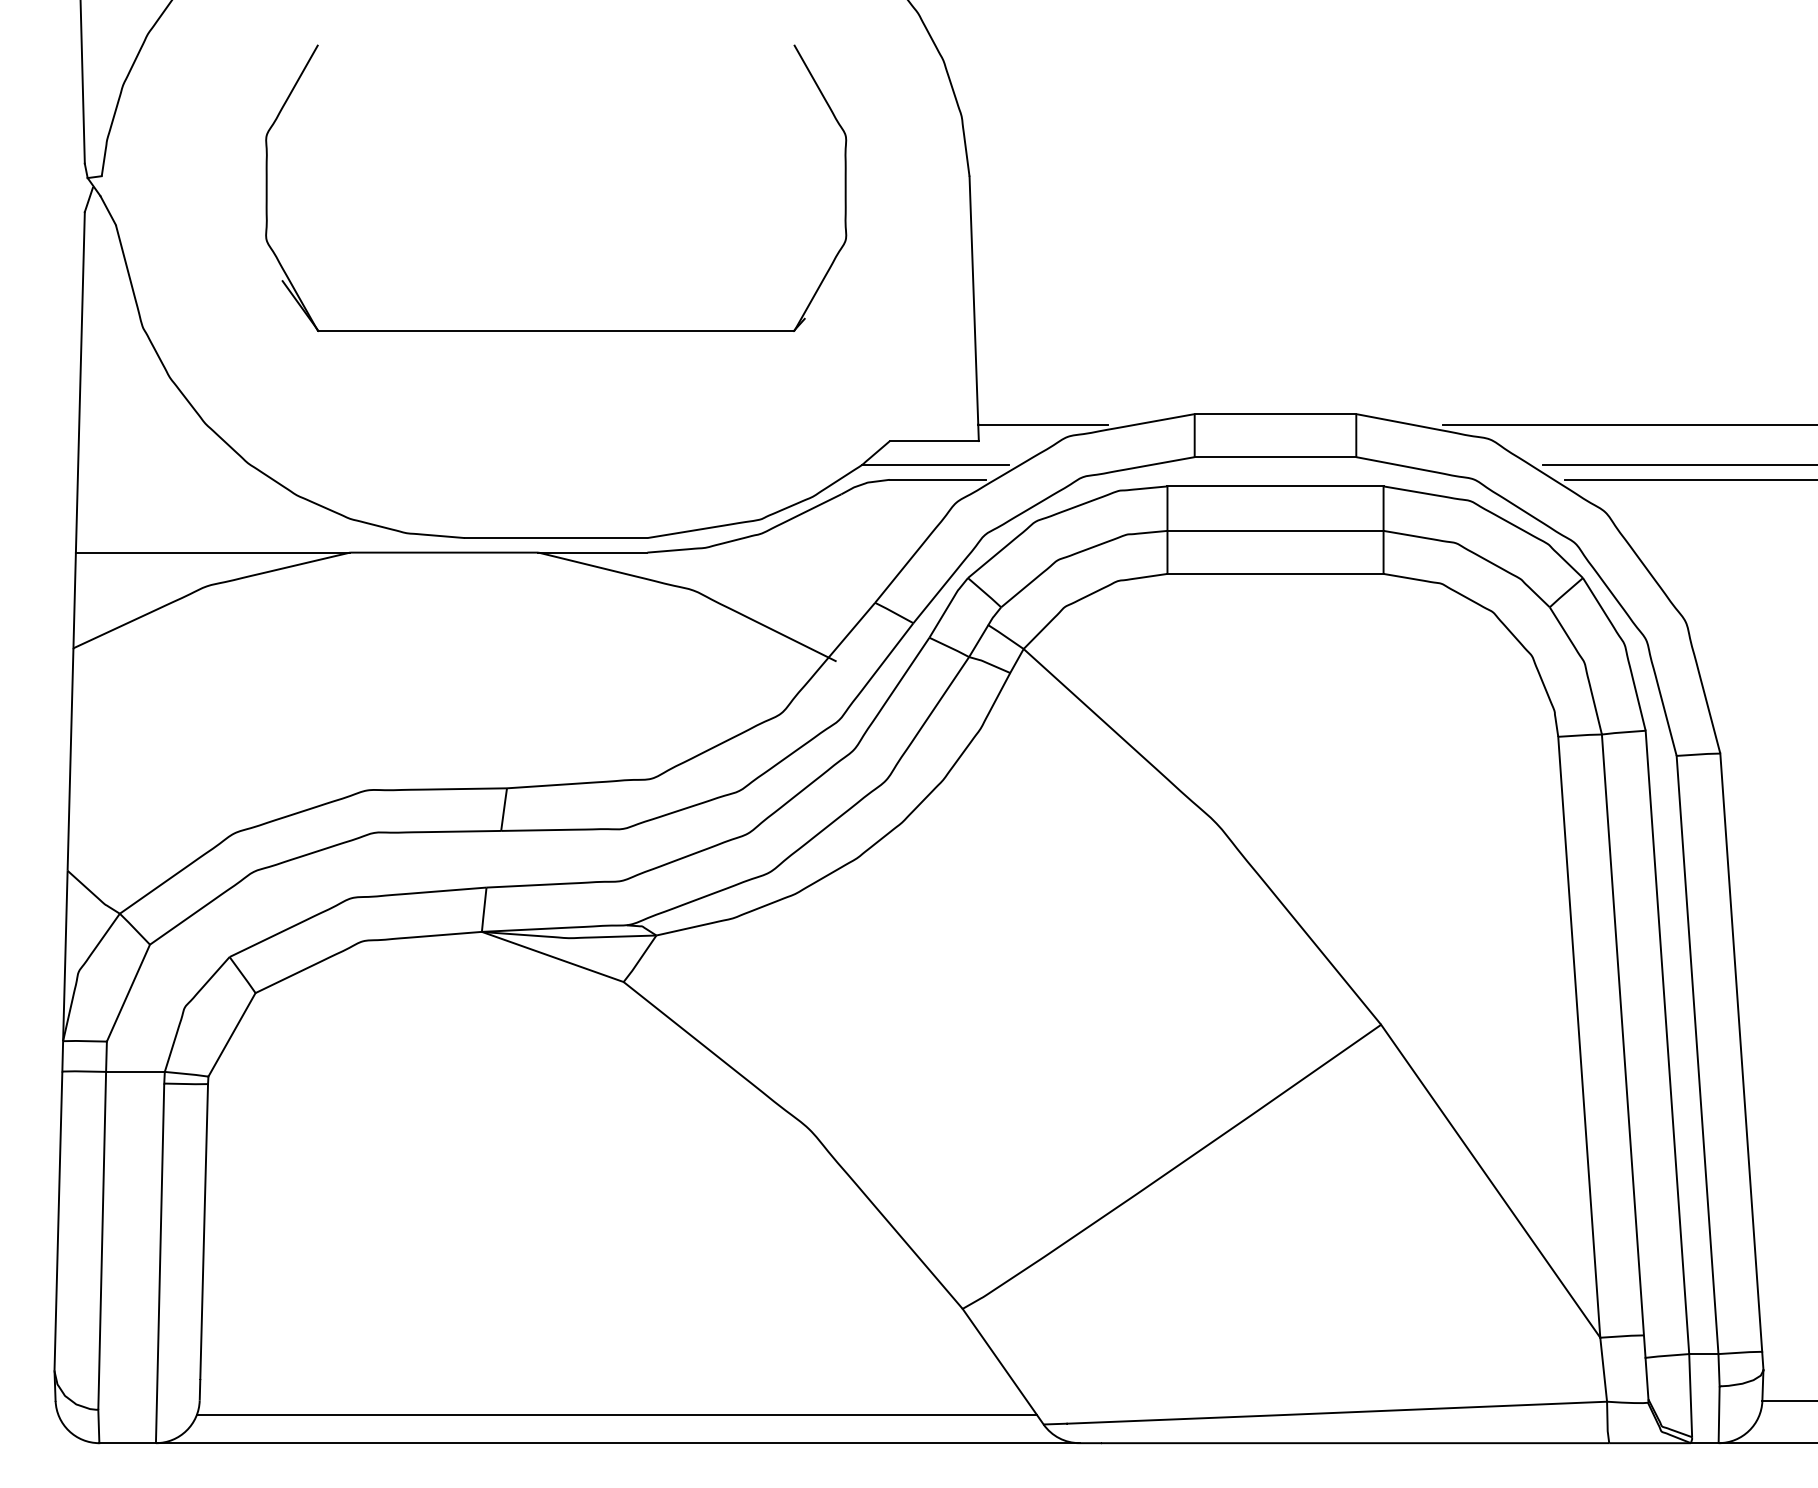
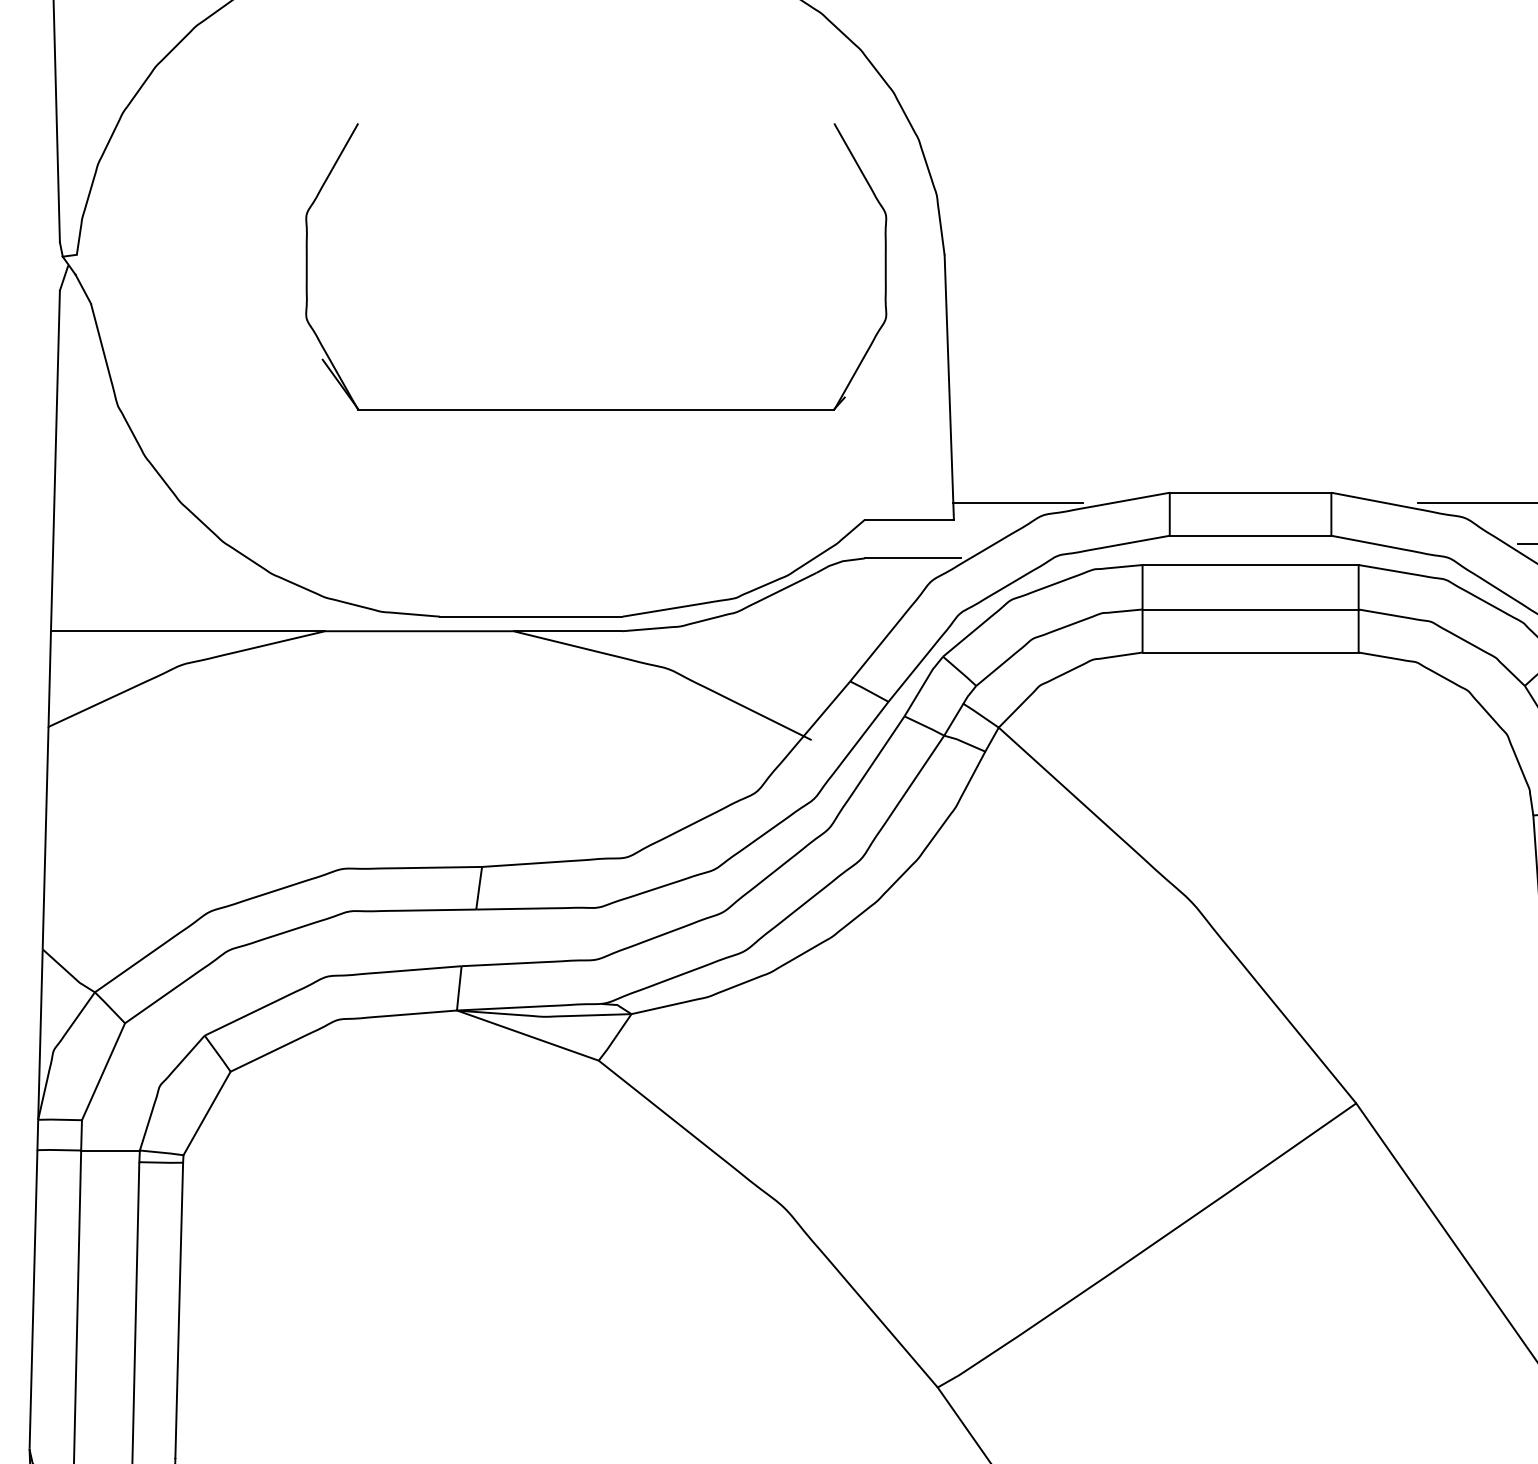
part: (556, 330) -> (596, 409), moved
line: (934, 465) -> (909, 544), removed

